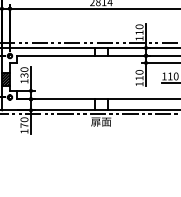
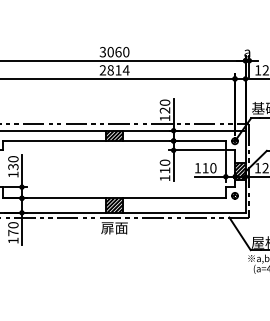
text: (139, 32) -> (164, 110), 110 -> 120
hatch: (101, 51) -> (114, 135), added
hatch: (101, 104) -> (114, 205), added

